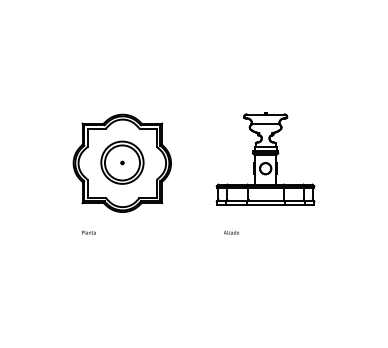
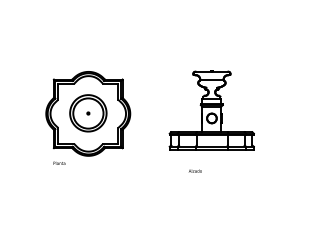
text: (88, 232) -> (59, 163), moved
text: (231, 232) -> (195, 170), moved

